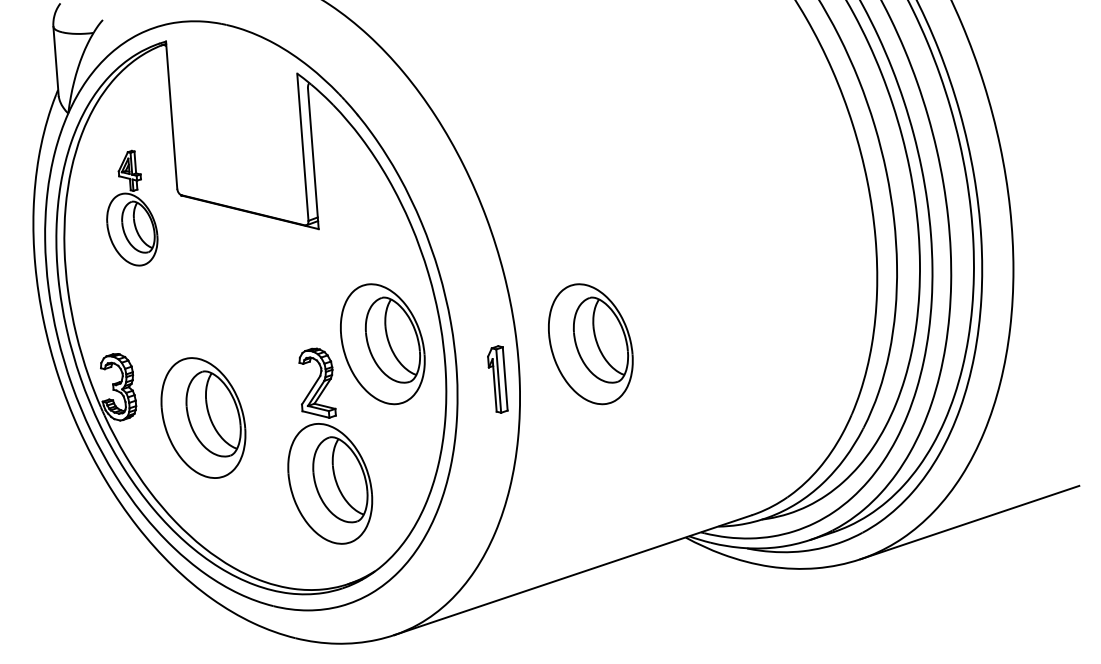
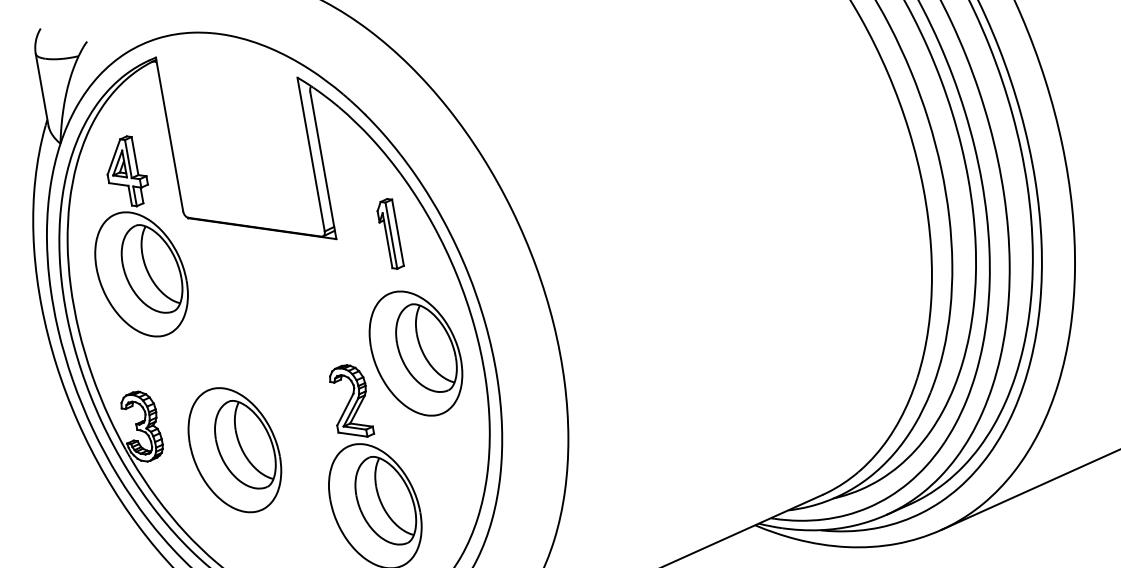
part: (132, 207) -> (138, 235), size x1.67
part: (590, 344) -> (634, 332), removed
part: (497, 379) -> (389, 234), moved

